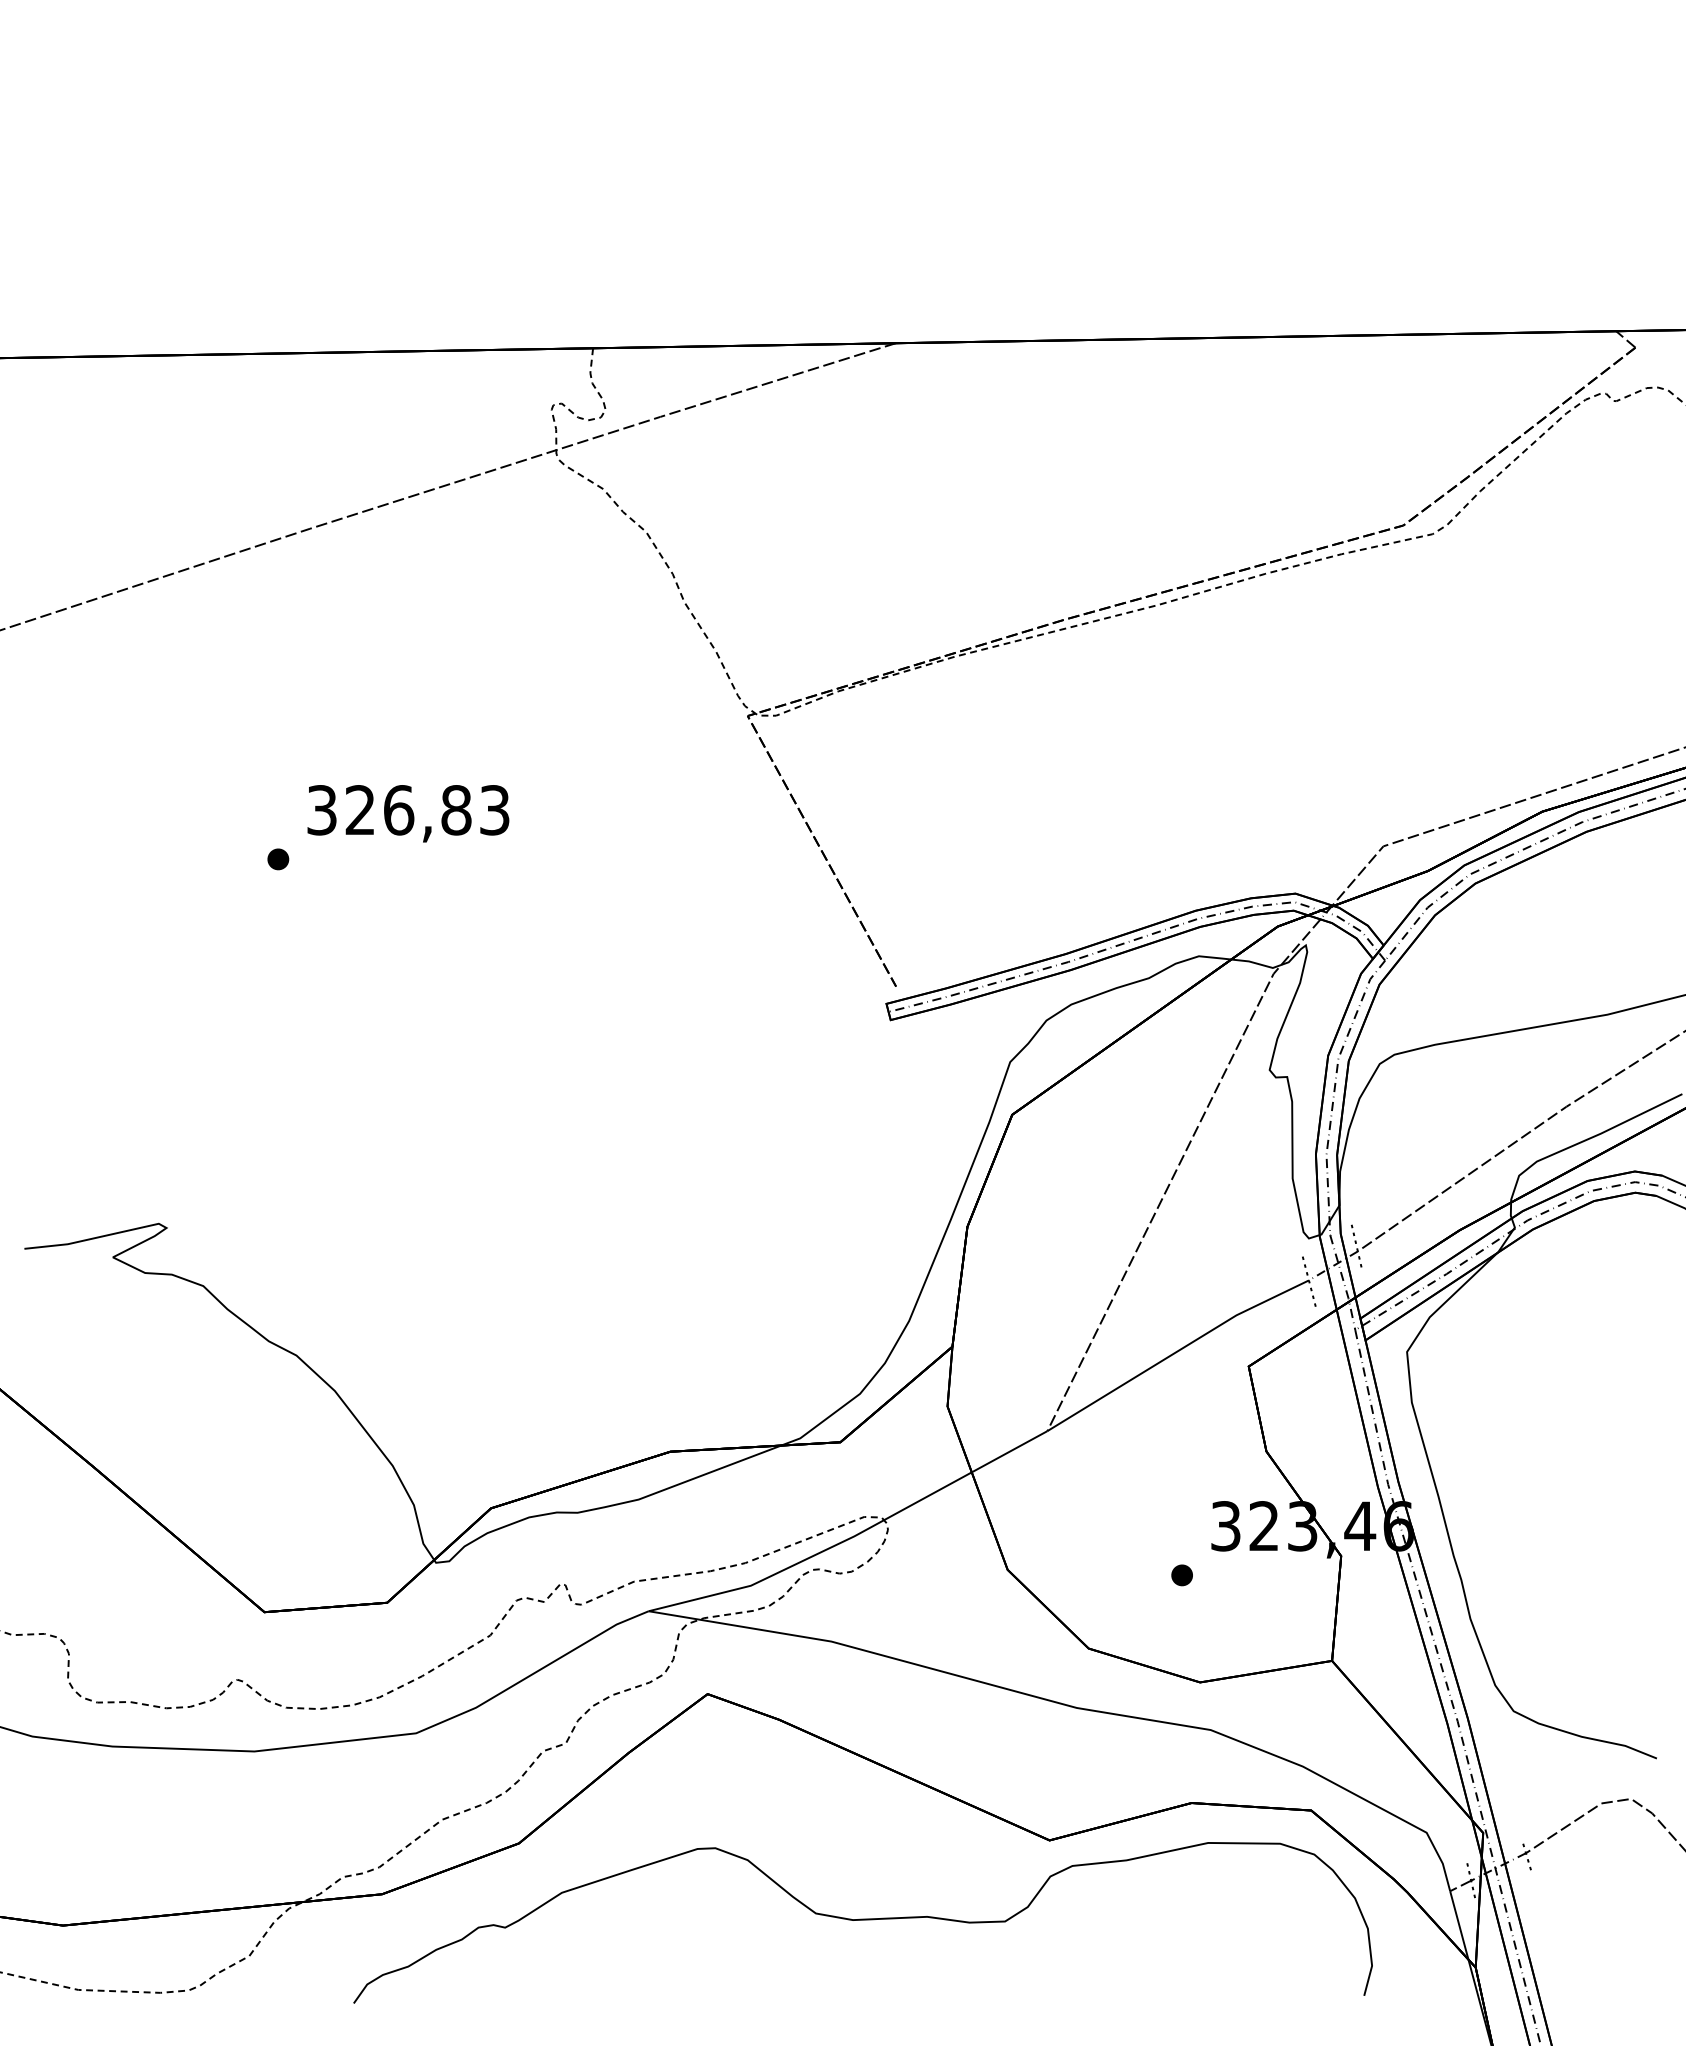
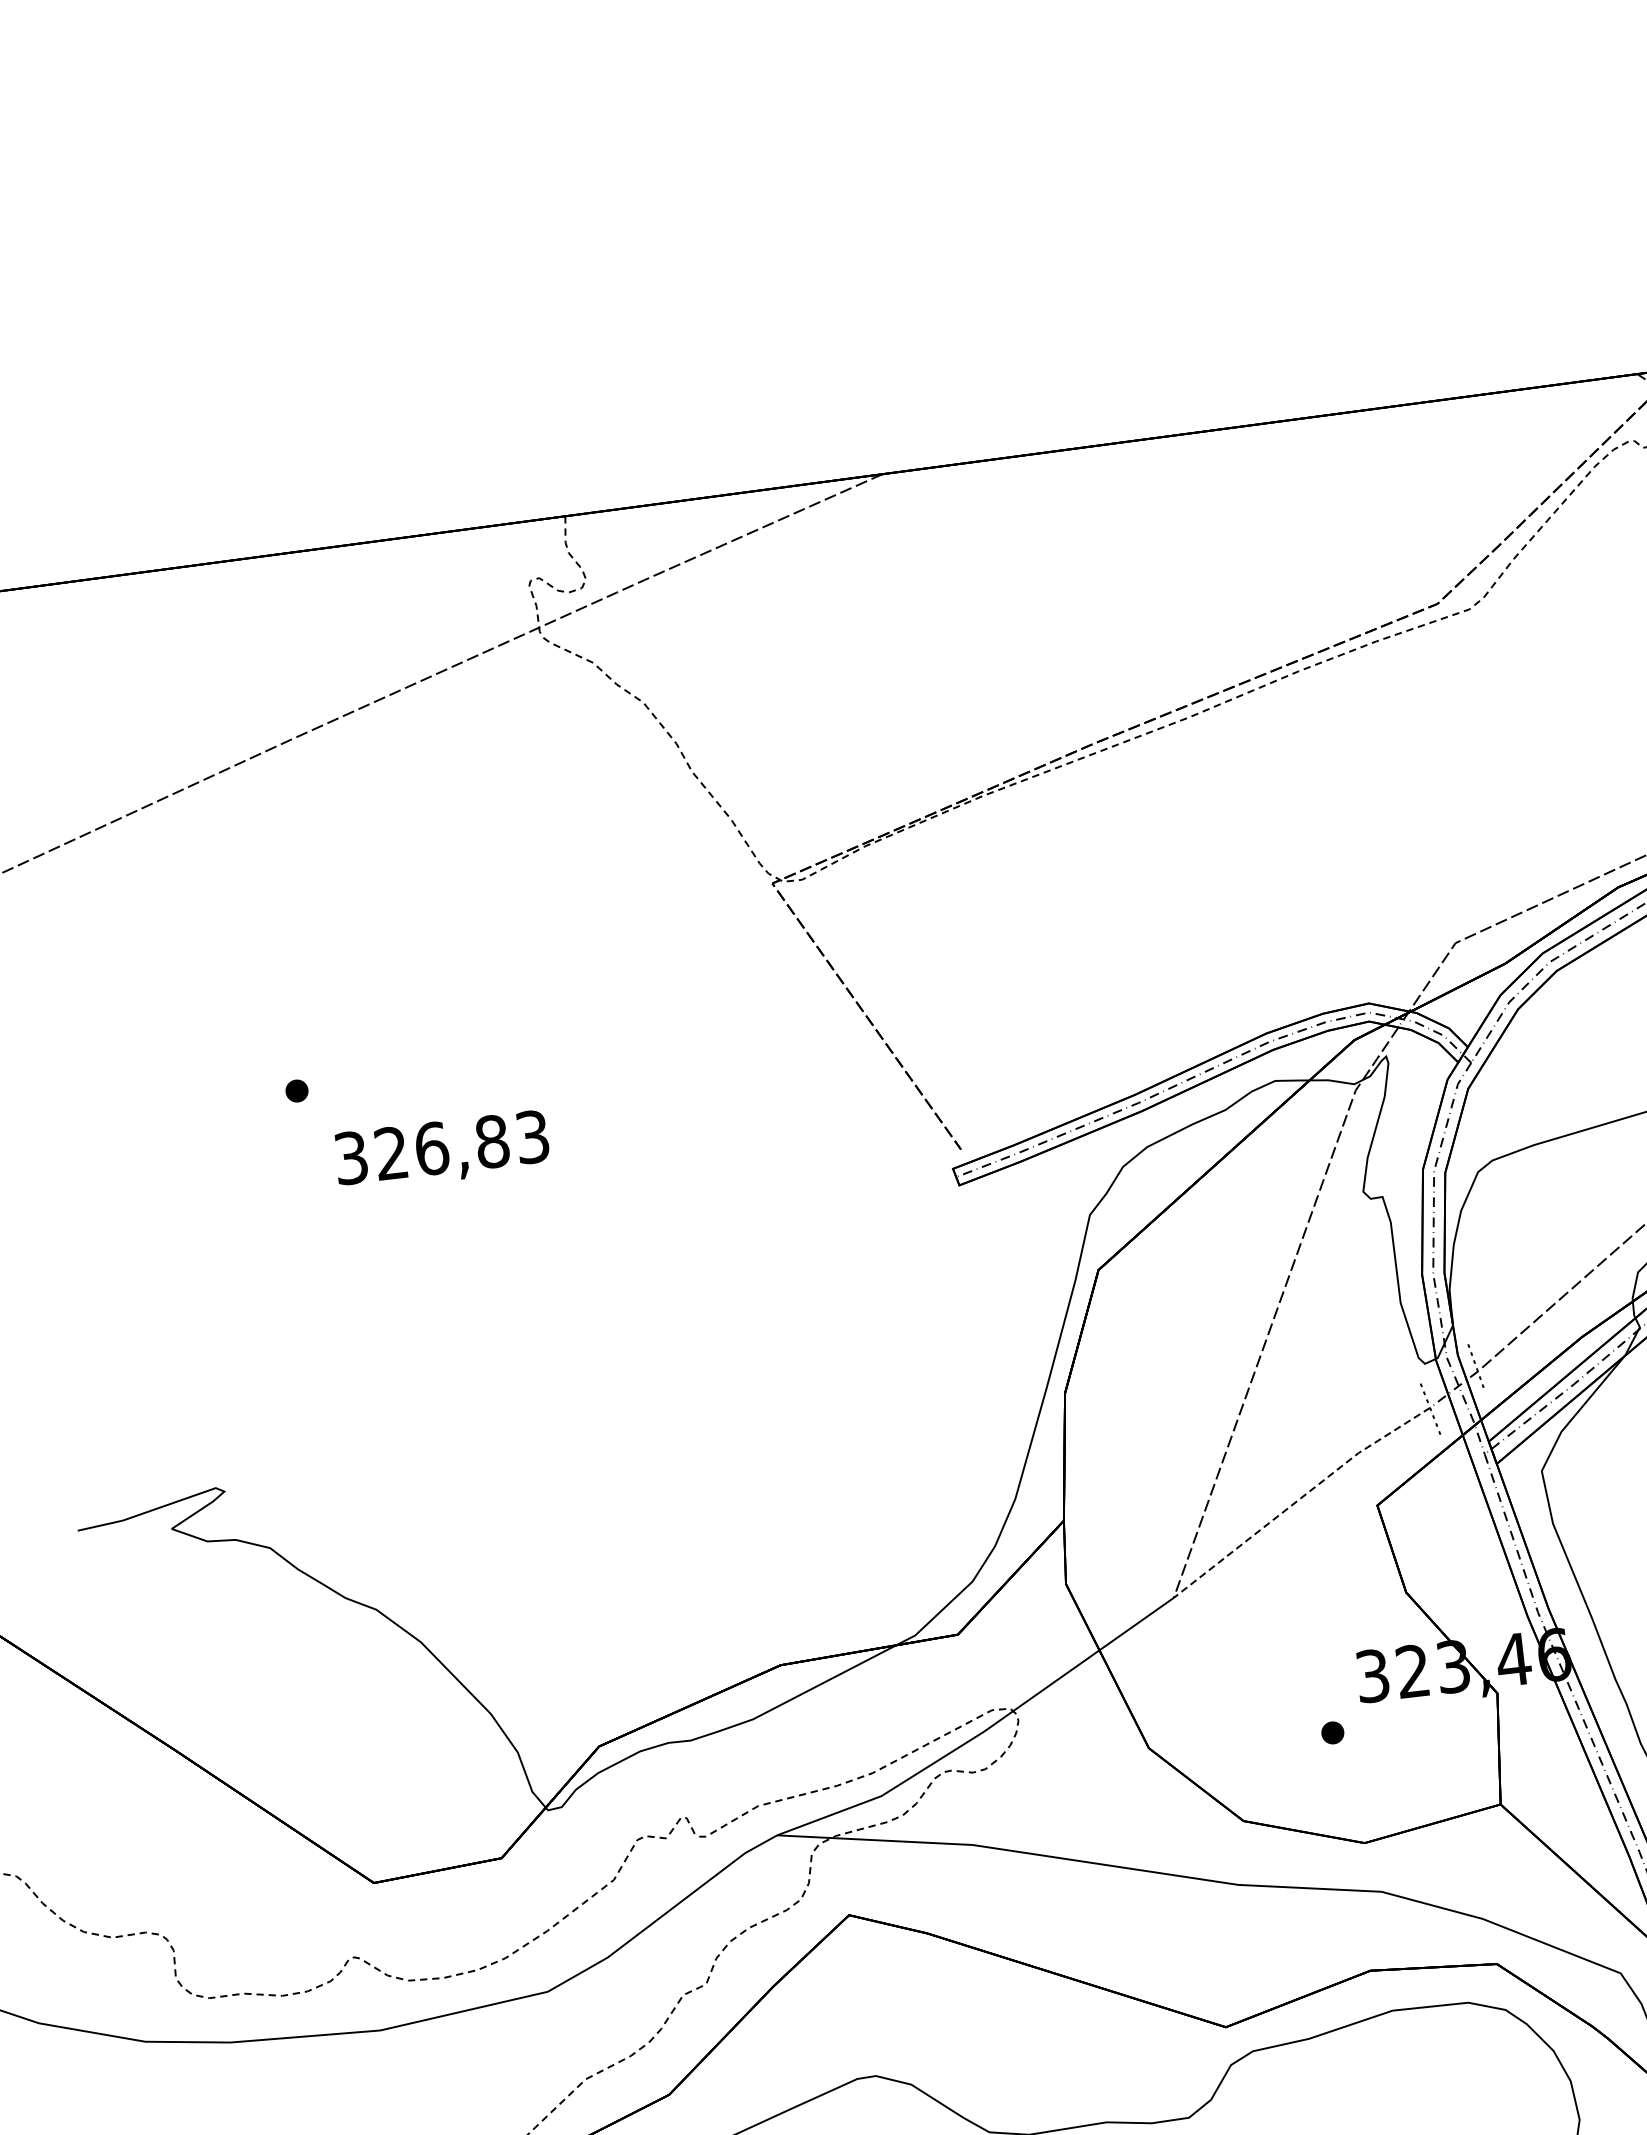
text: (408, 813) -> (442, 1150), moved
line: (1176, 1351) -> (1299, 1498), solid -> dashed

